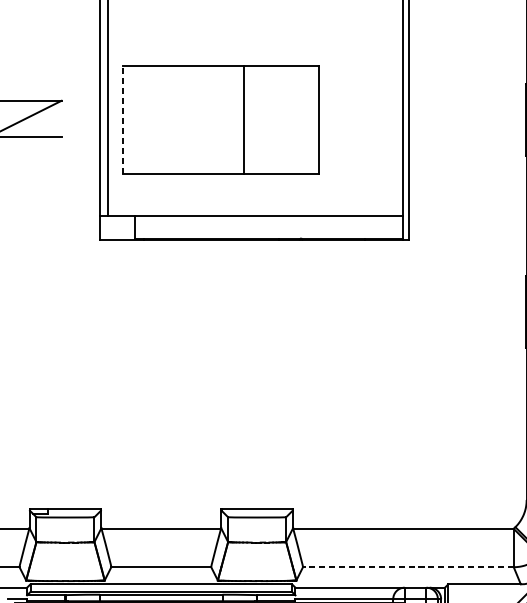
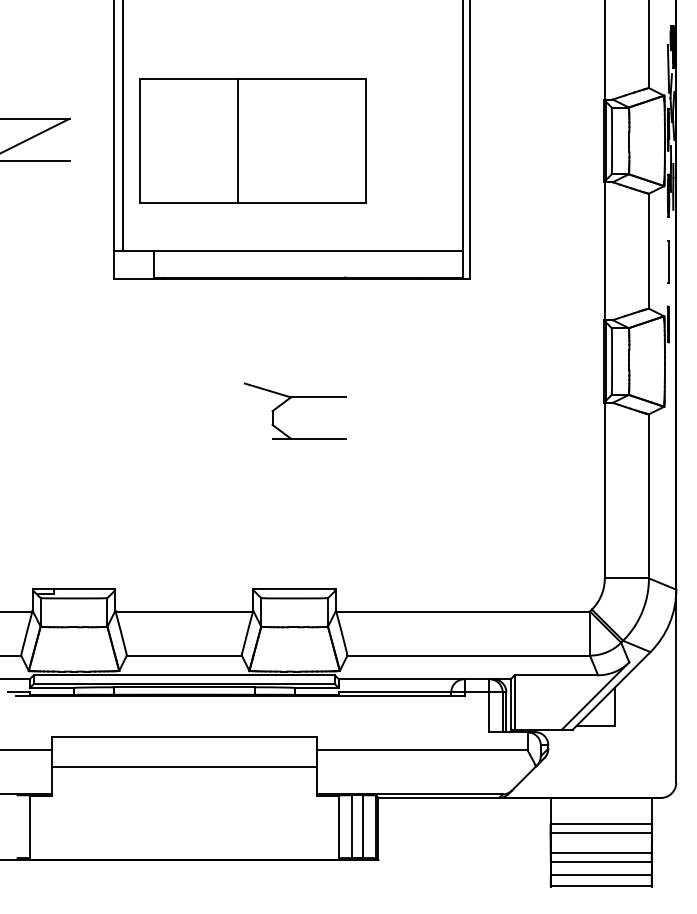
line: (123, 119) -> (140, 140), dashed -> solid
line: (243, 119) -> (237, 140), moved
part: (250, 346) -> (287, 401), added
line: (408, 567) -> (468, 655), dashed -> solid

